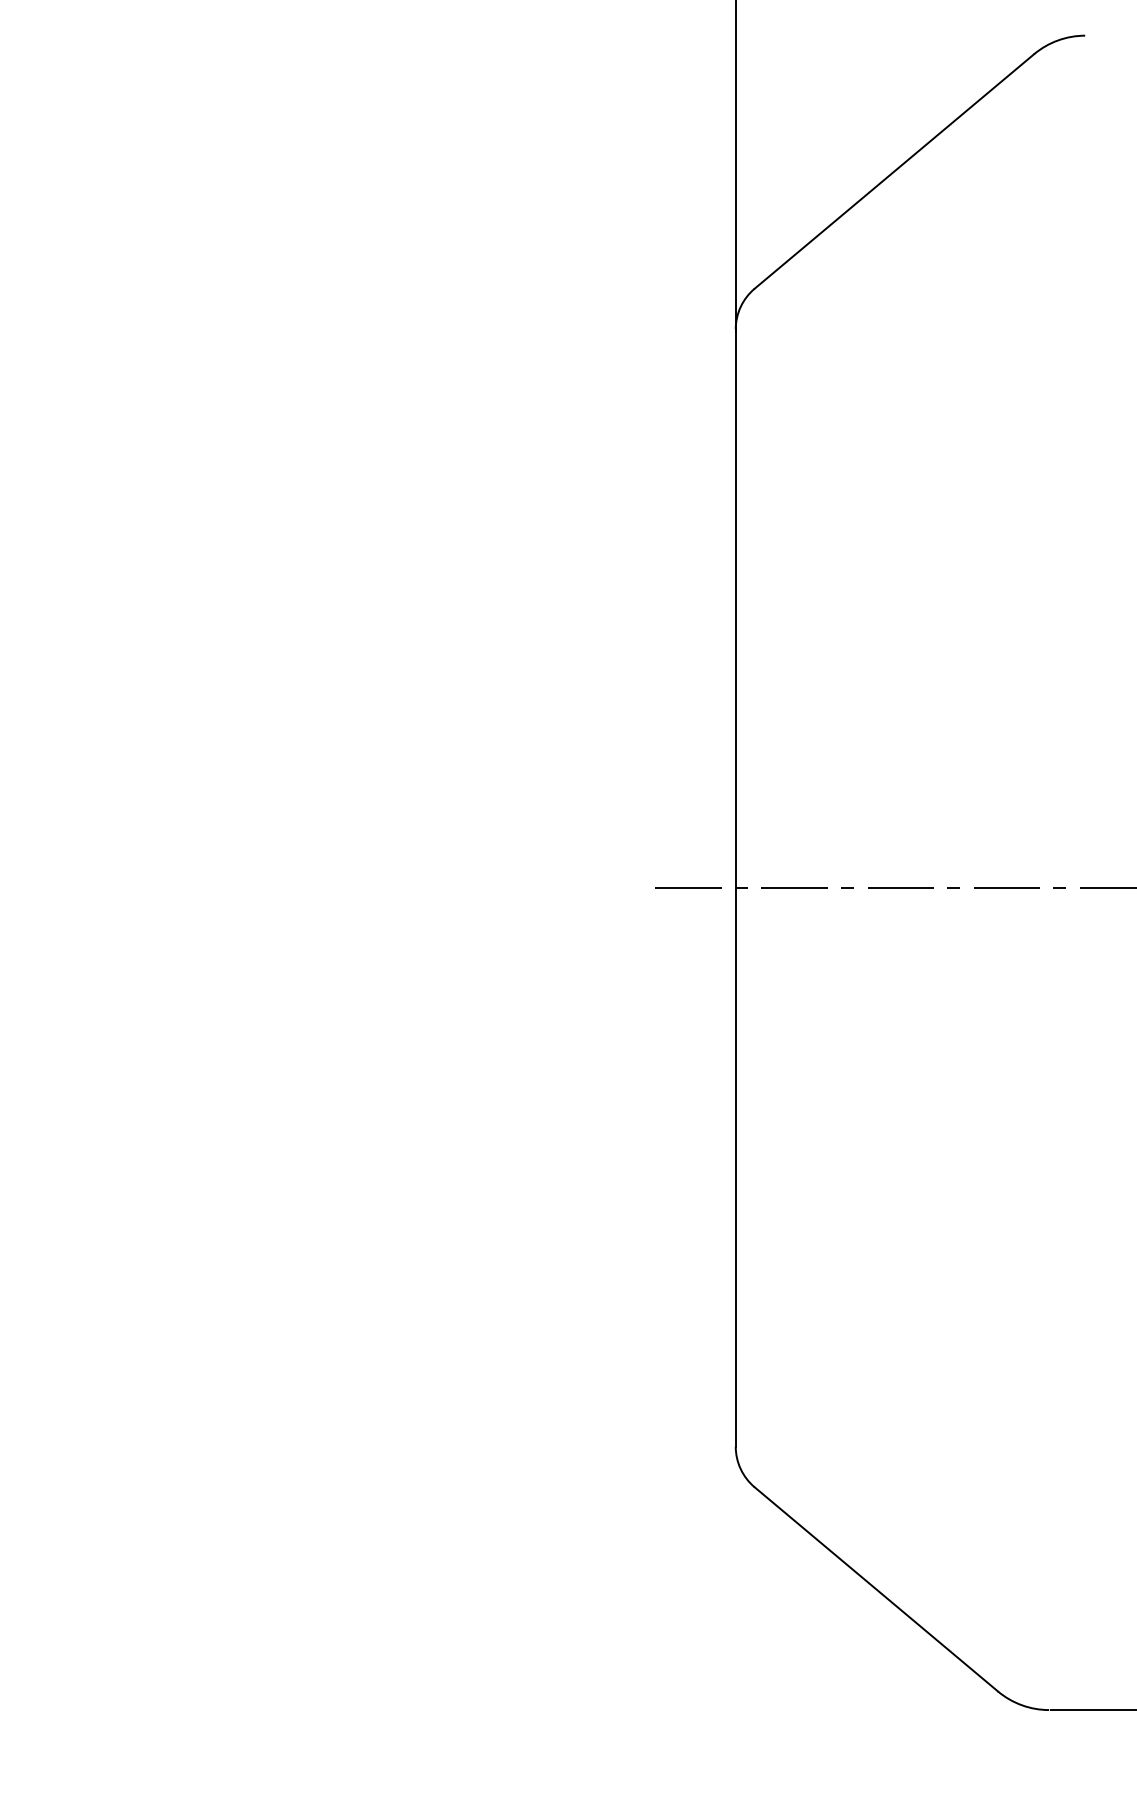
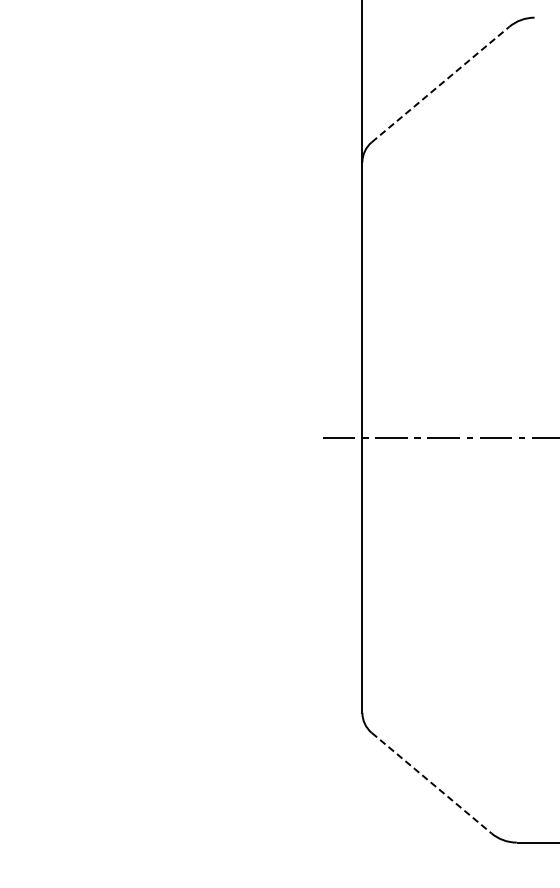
line: (894, 171) -> (440, 84), solid -> dashed
line: (878, 1590) -> (432, 783), solid -> dashed

